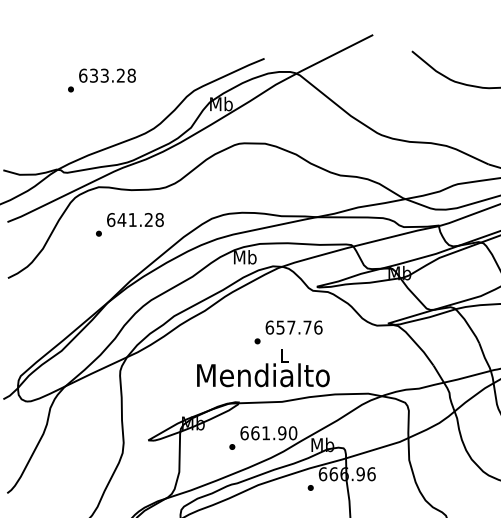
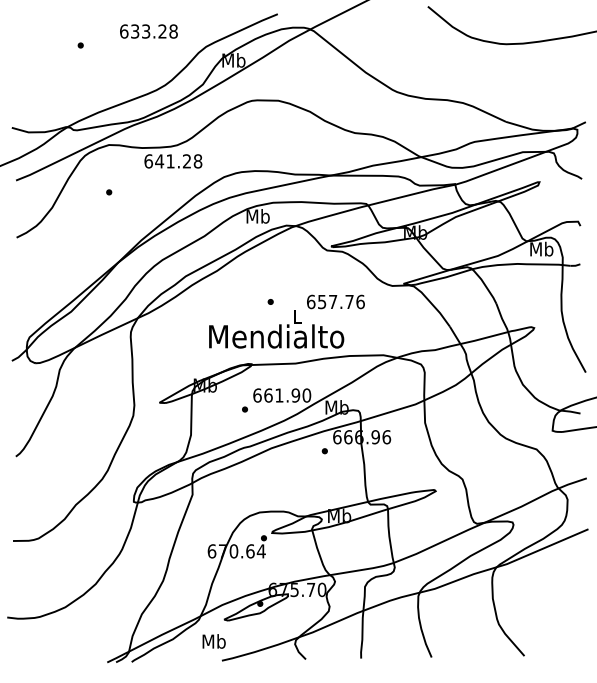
text: (107, 75) -> (148, 31), moved
text: (135, 220) -> (173, 161), moved
text: (293, 327) -> (335, 301), moved

